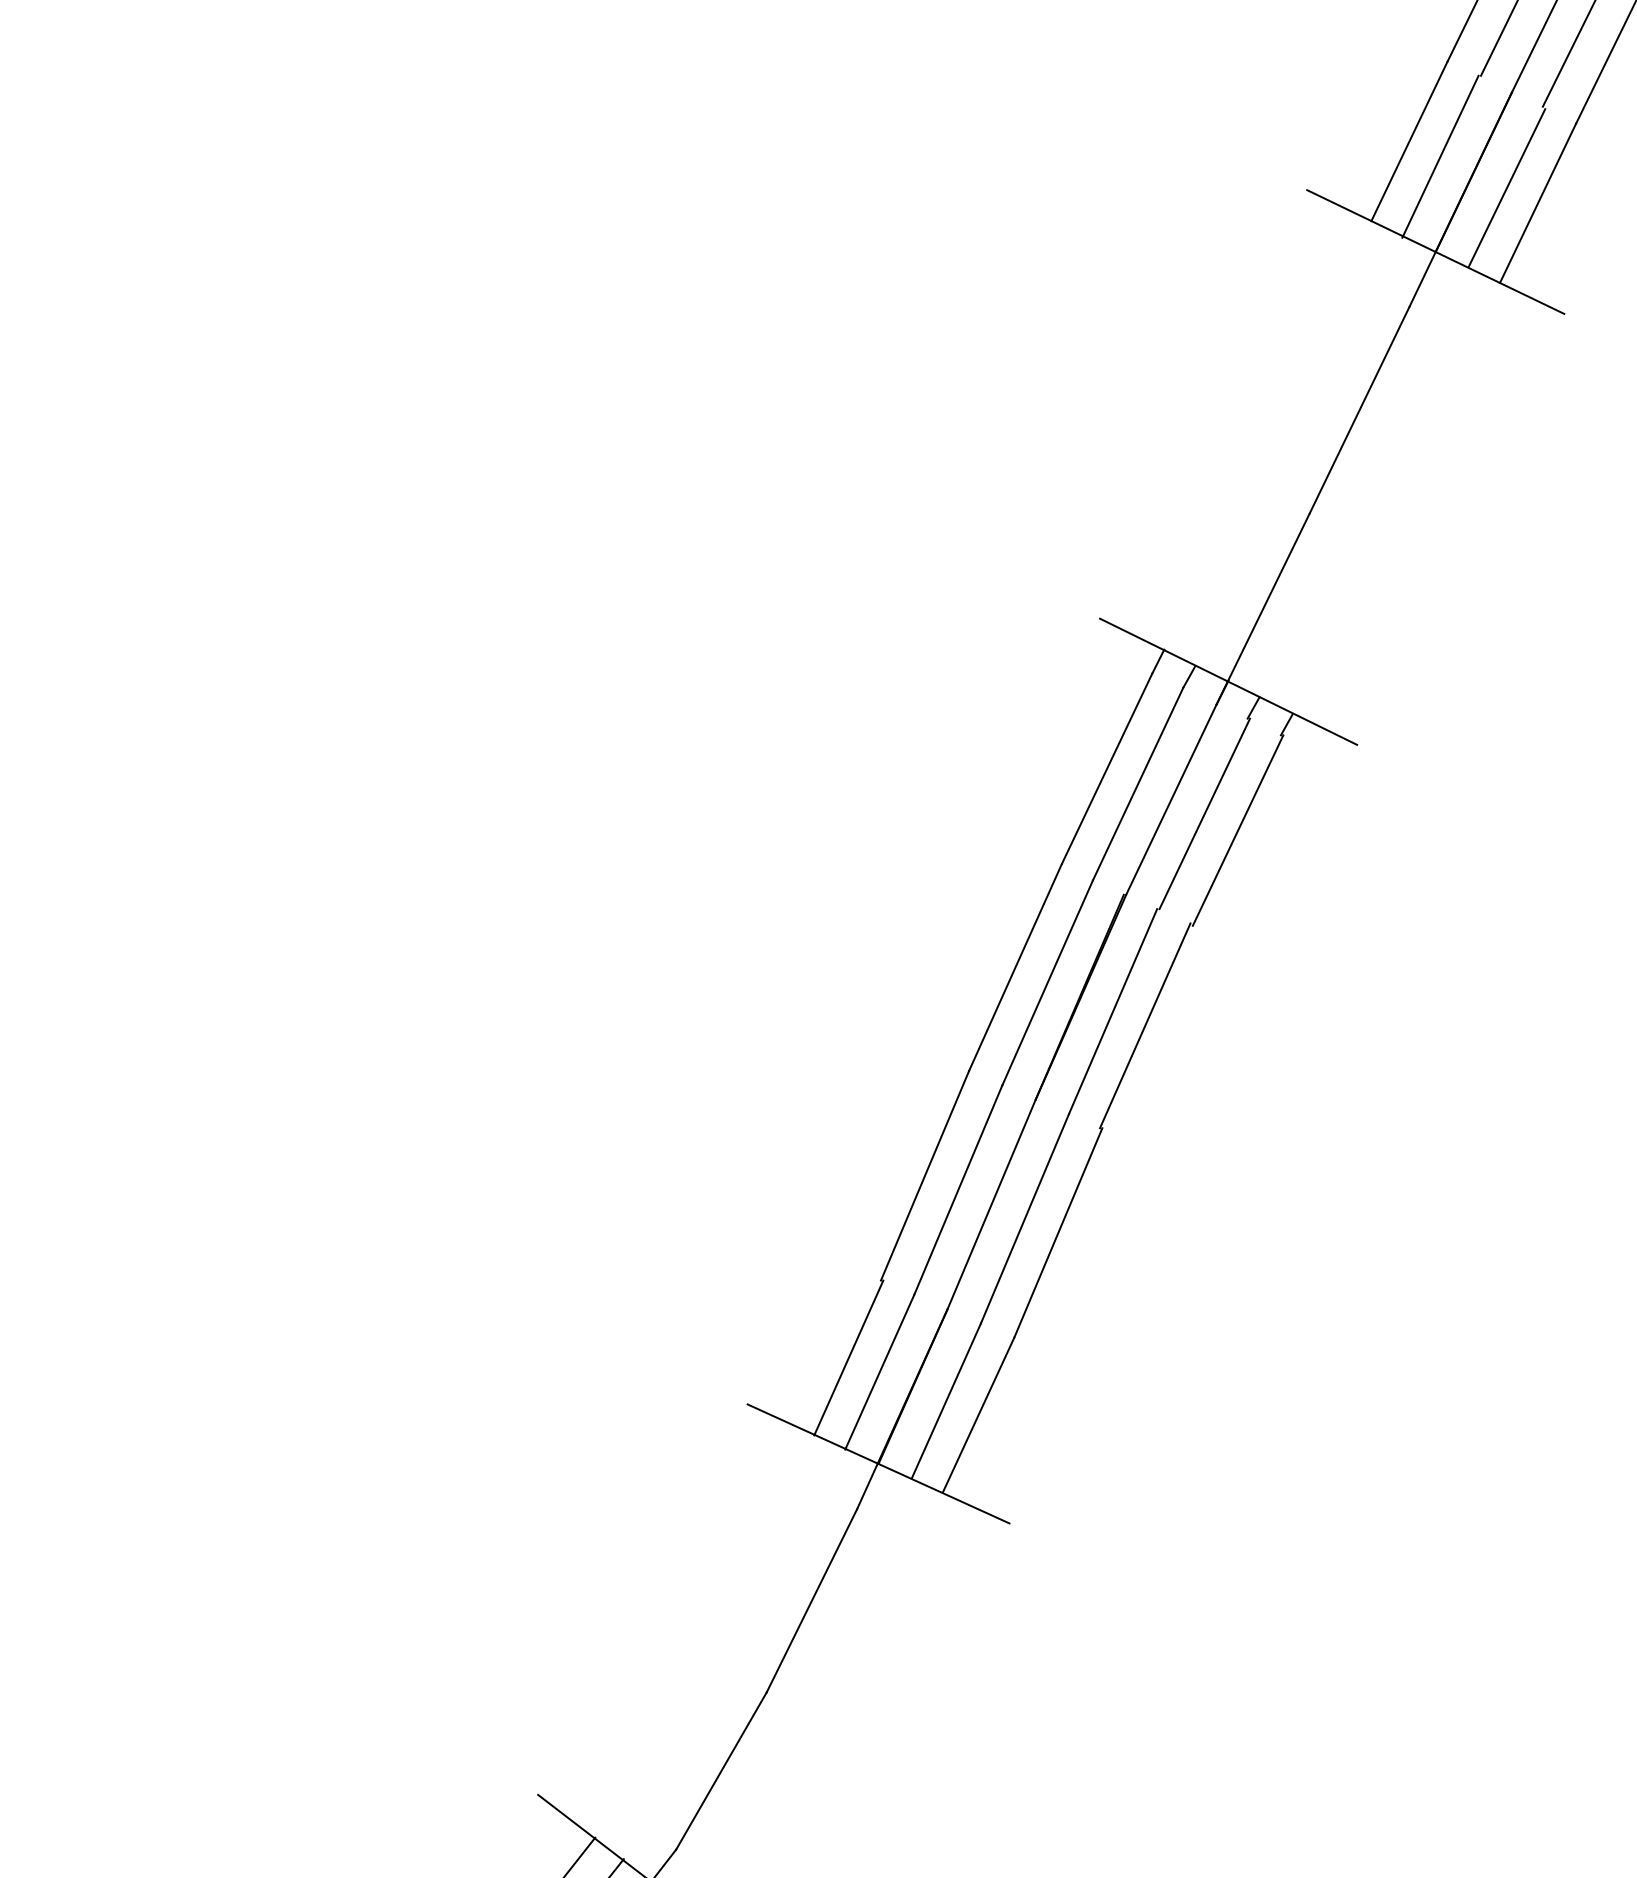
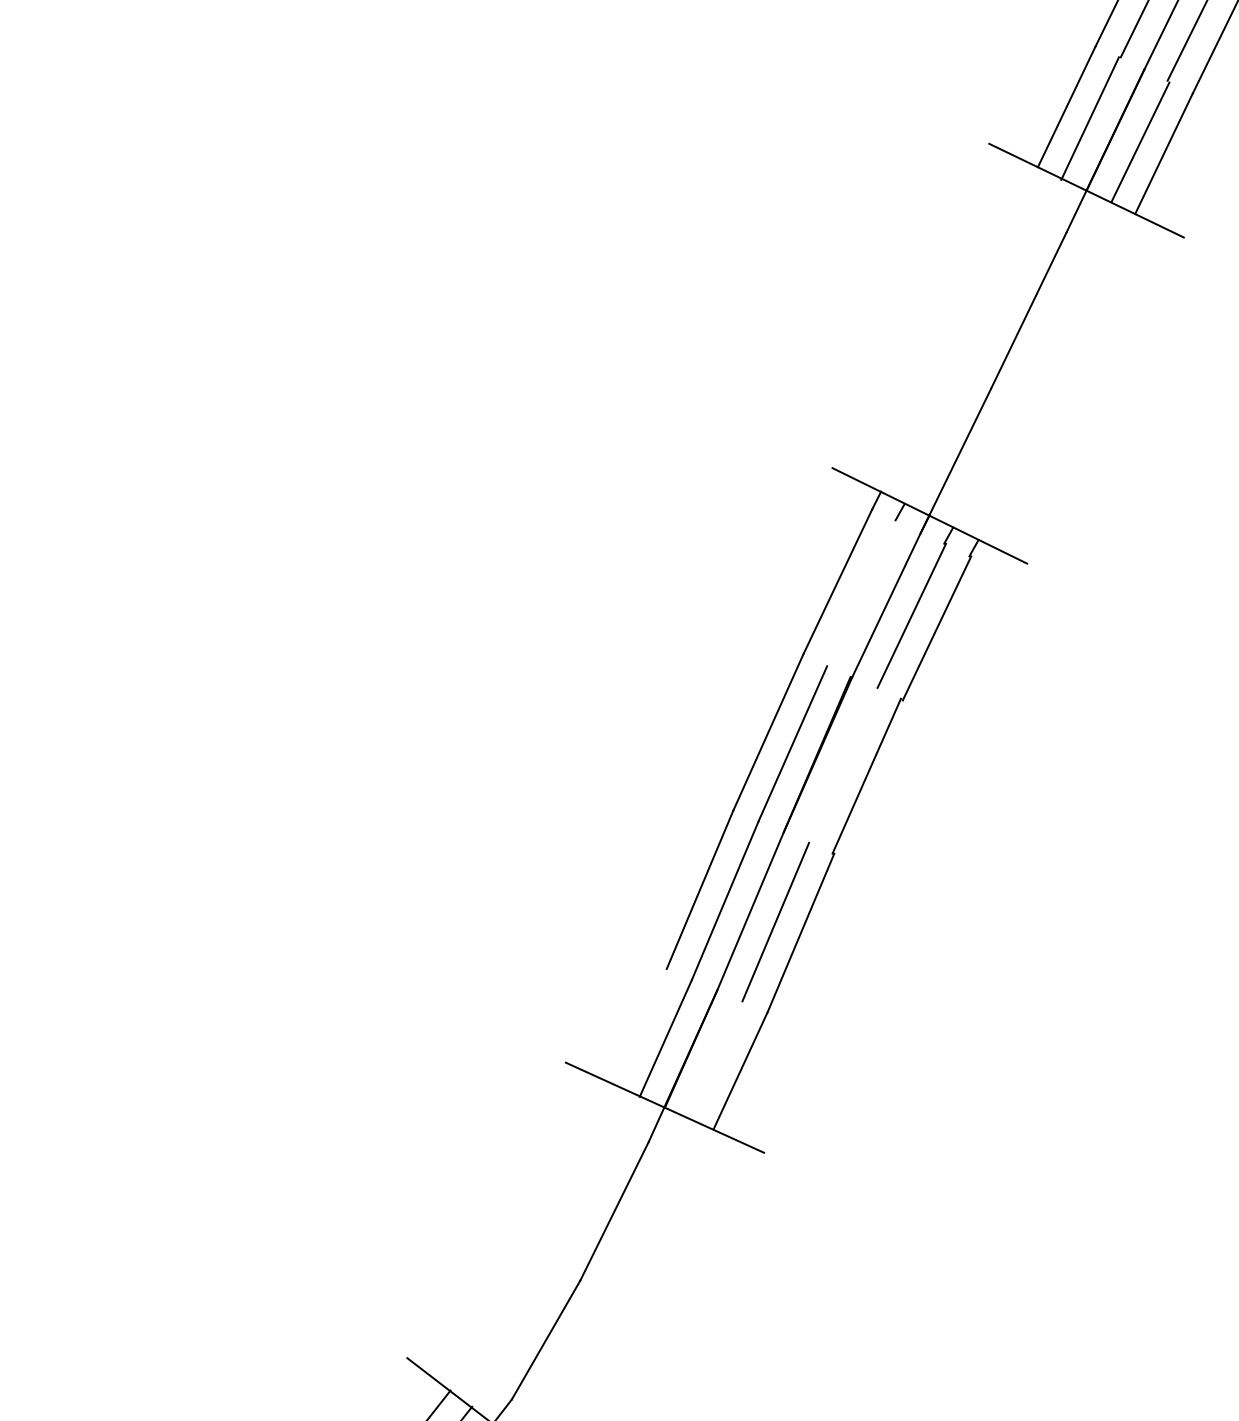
line: (1138, 784) -> (861, 593), removed
line: (1113, 1010) -> (842, 764), removed
line: (848, 1357) -> (642, 1027), removed
line: (946, 1400) -> (716, 1059), removed

